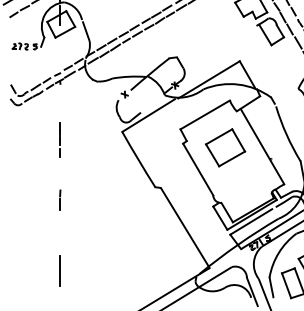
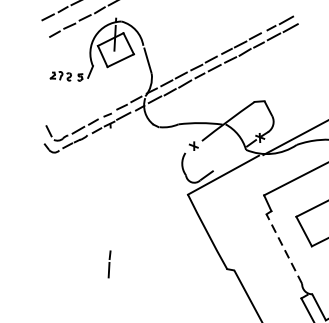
line: (59, 139) -> (105, 200), removed
line: (198, 169) -> (284, 249), solid -> dashed
line: (60, 199) -> (109, 263), moved

